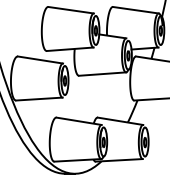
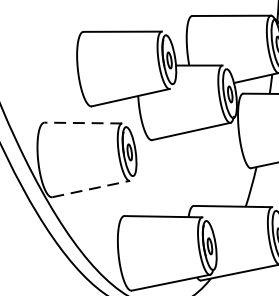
line: (40, 60) -> (83, 123), solid -> dashed
line: (39, 99) -> (91, 189), solid -> dashed

